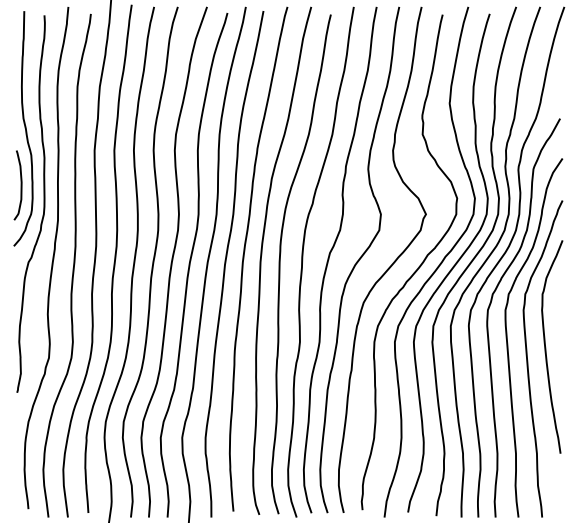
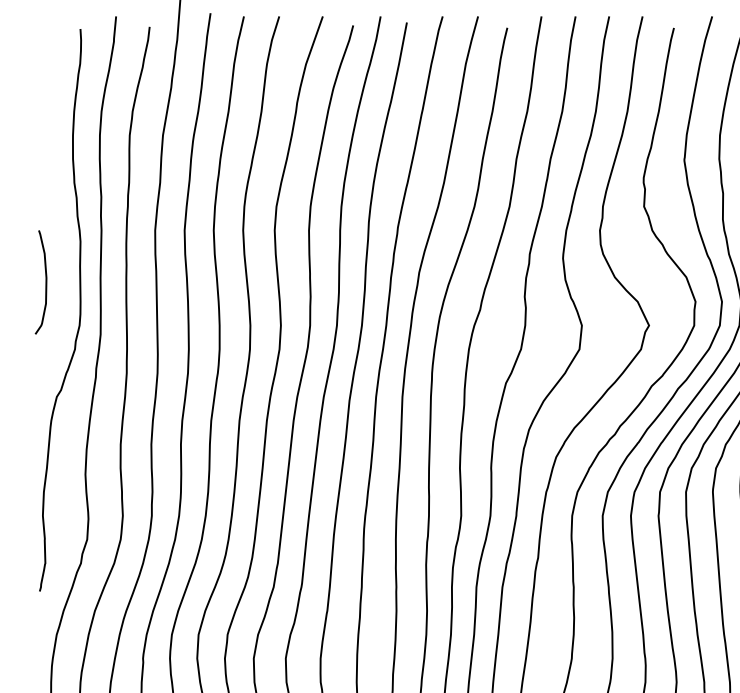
curve: (24, 128) -> (50, 197), removed

